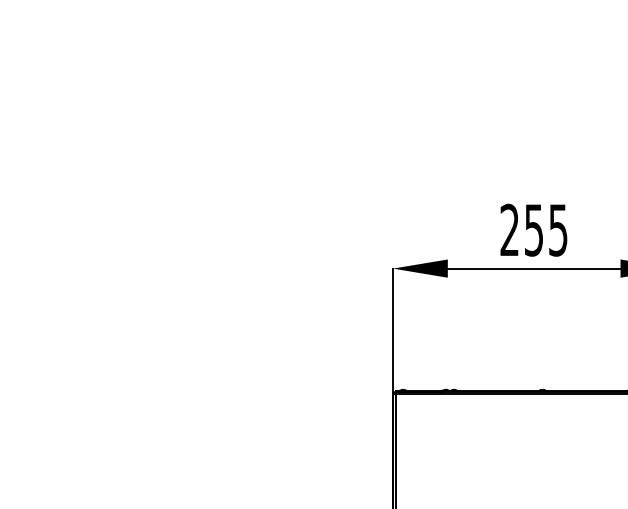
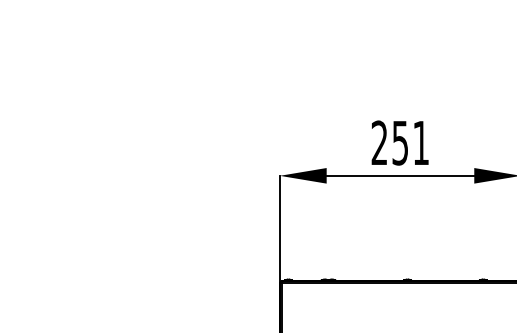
text: (558, 230) -> (421, 143), 255 -> 251

